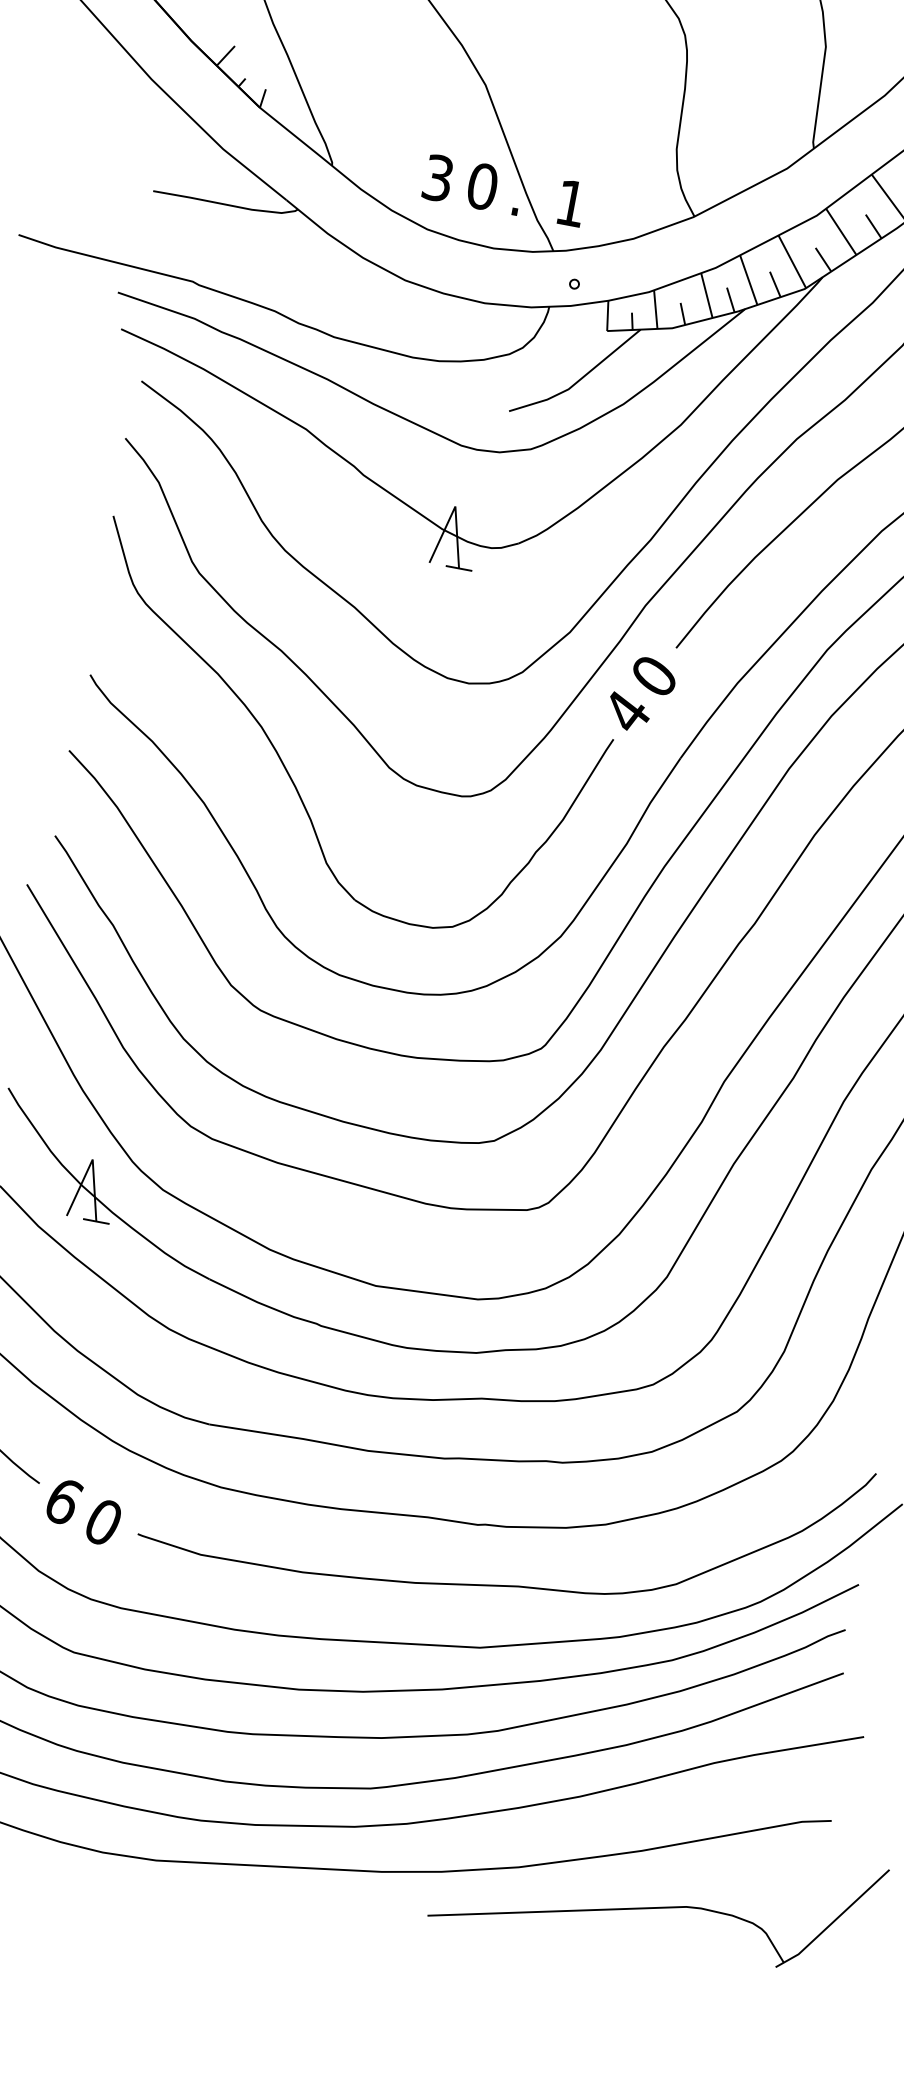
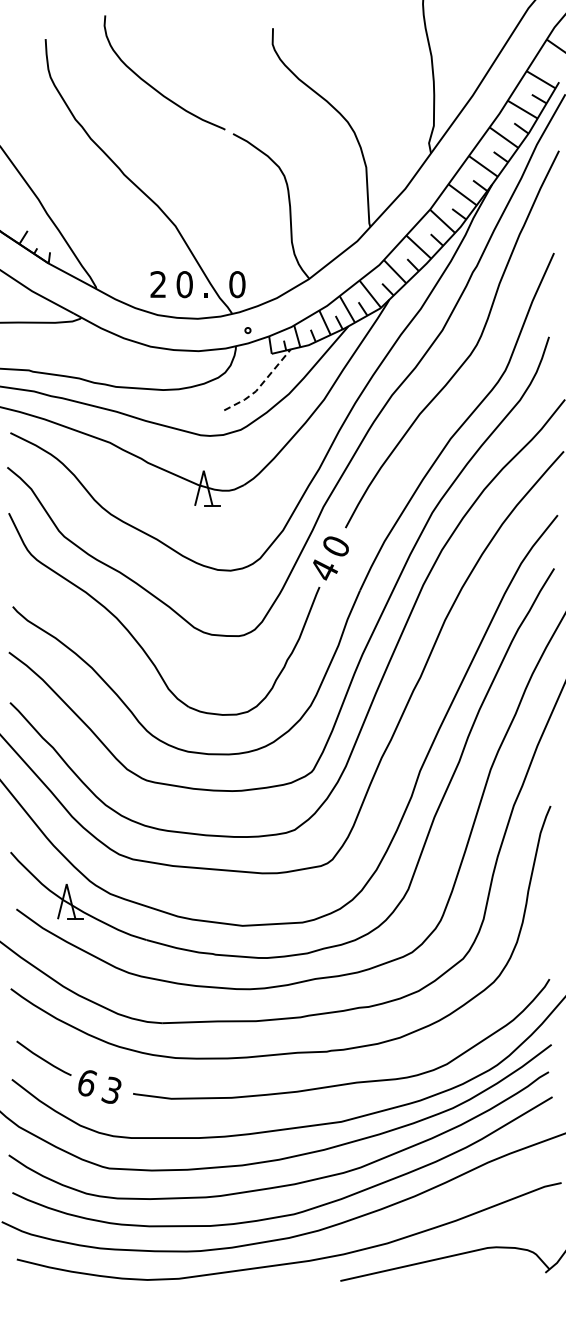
text: (438, 178) -> (158, 284), 3 -> 2
text: (571, 203) -> (237, 284), 1 -> 0
line: (579, 381) -> (261, 385), solid -> dashed
text: (102, 1521) -> (111, 1090), 0 -> 3

